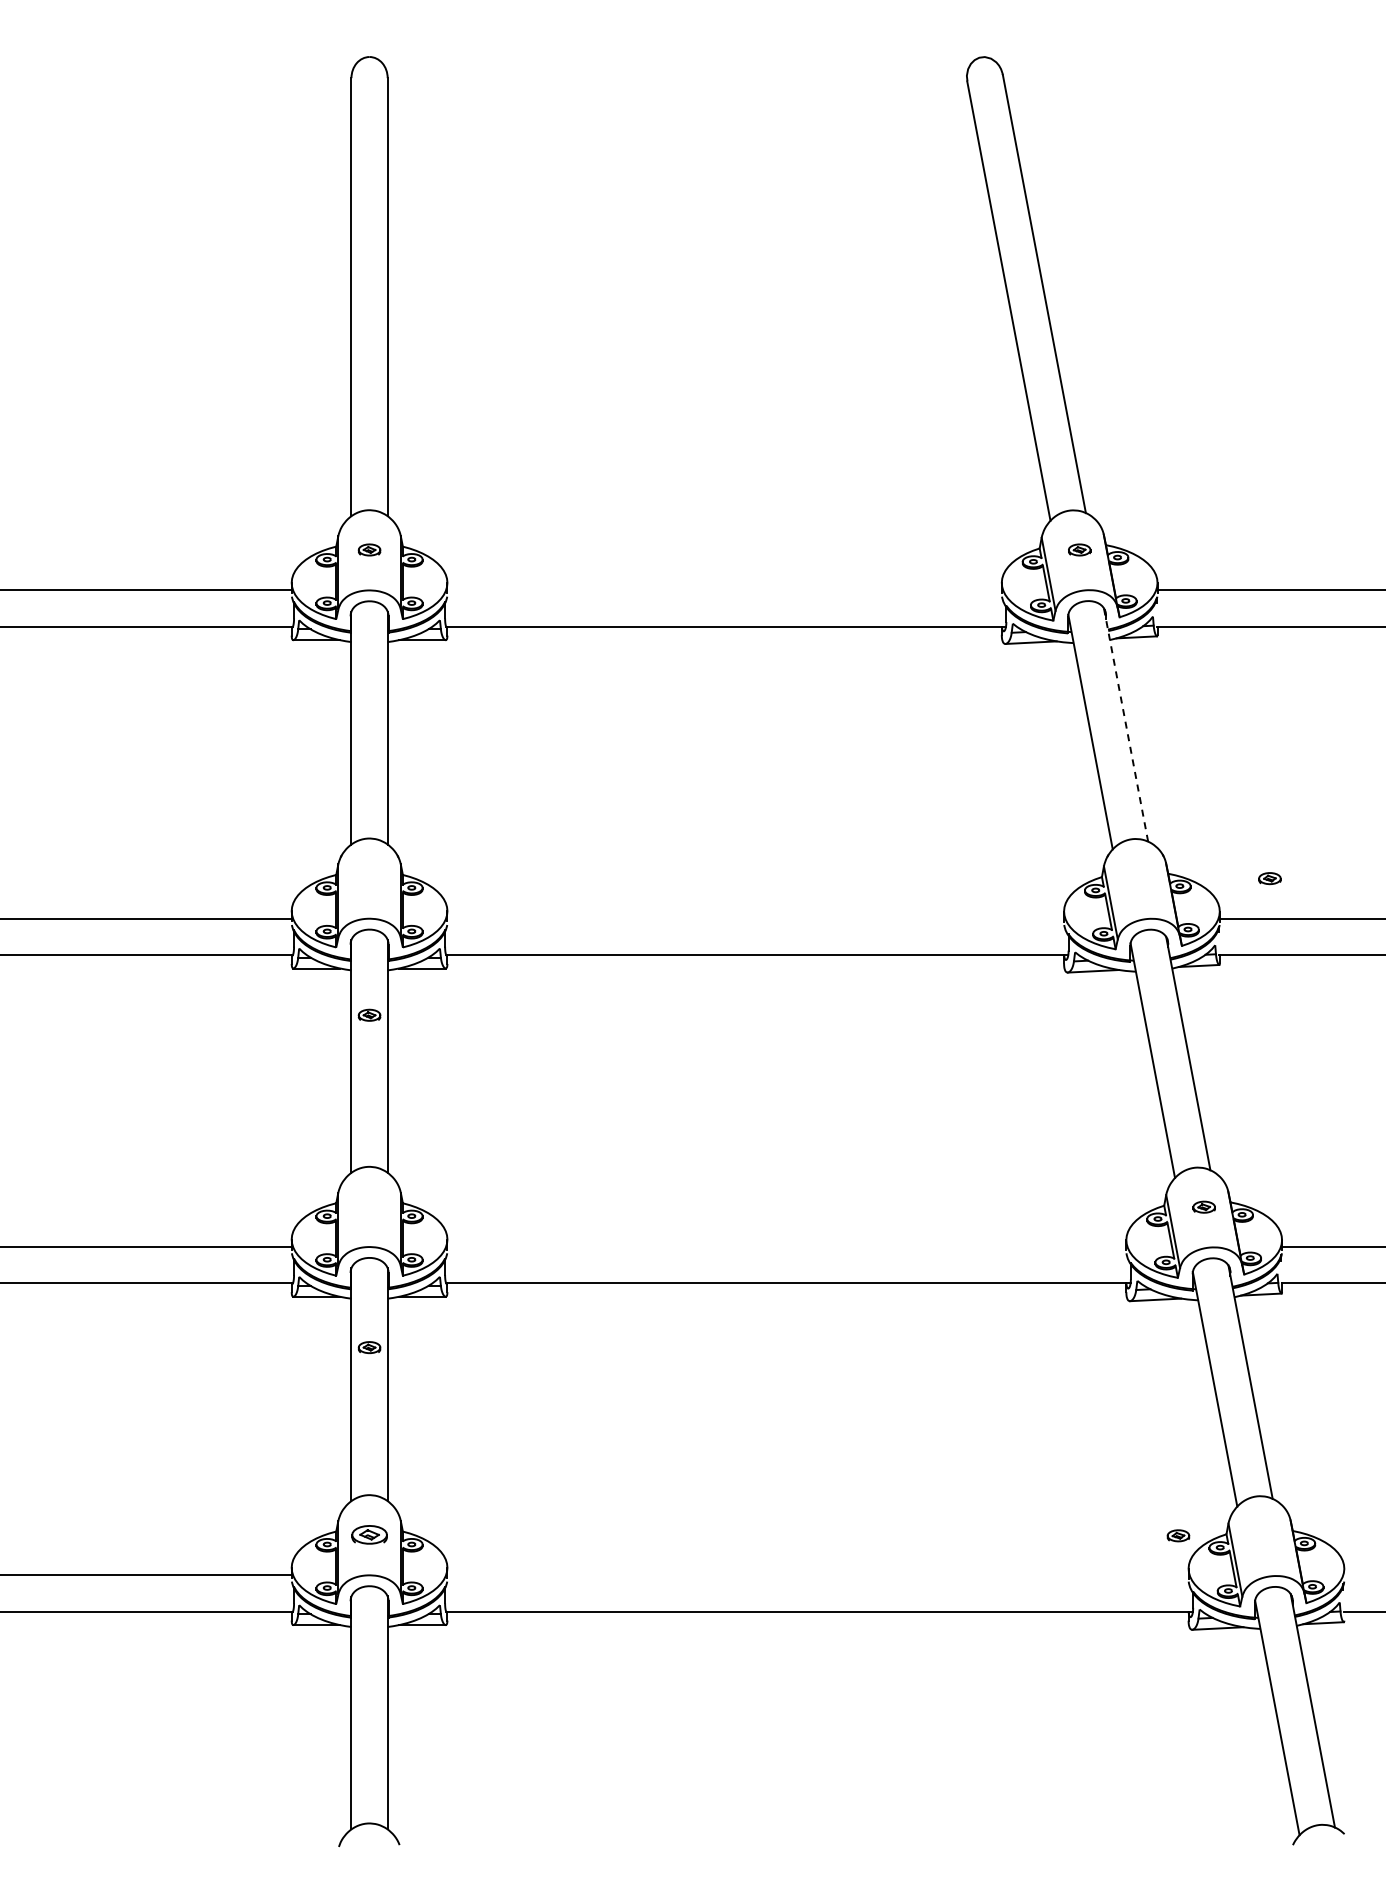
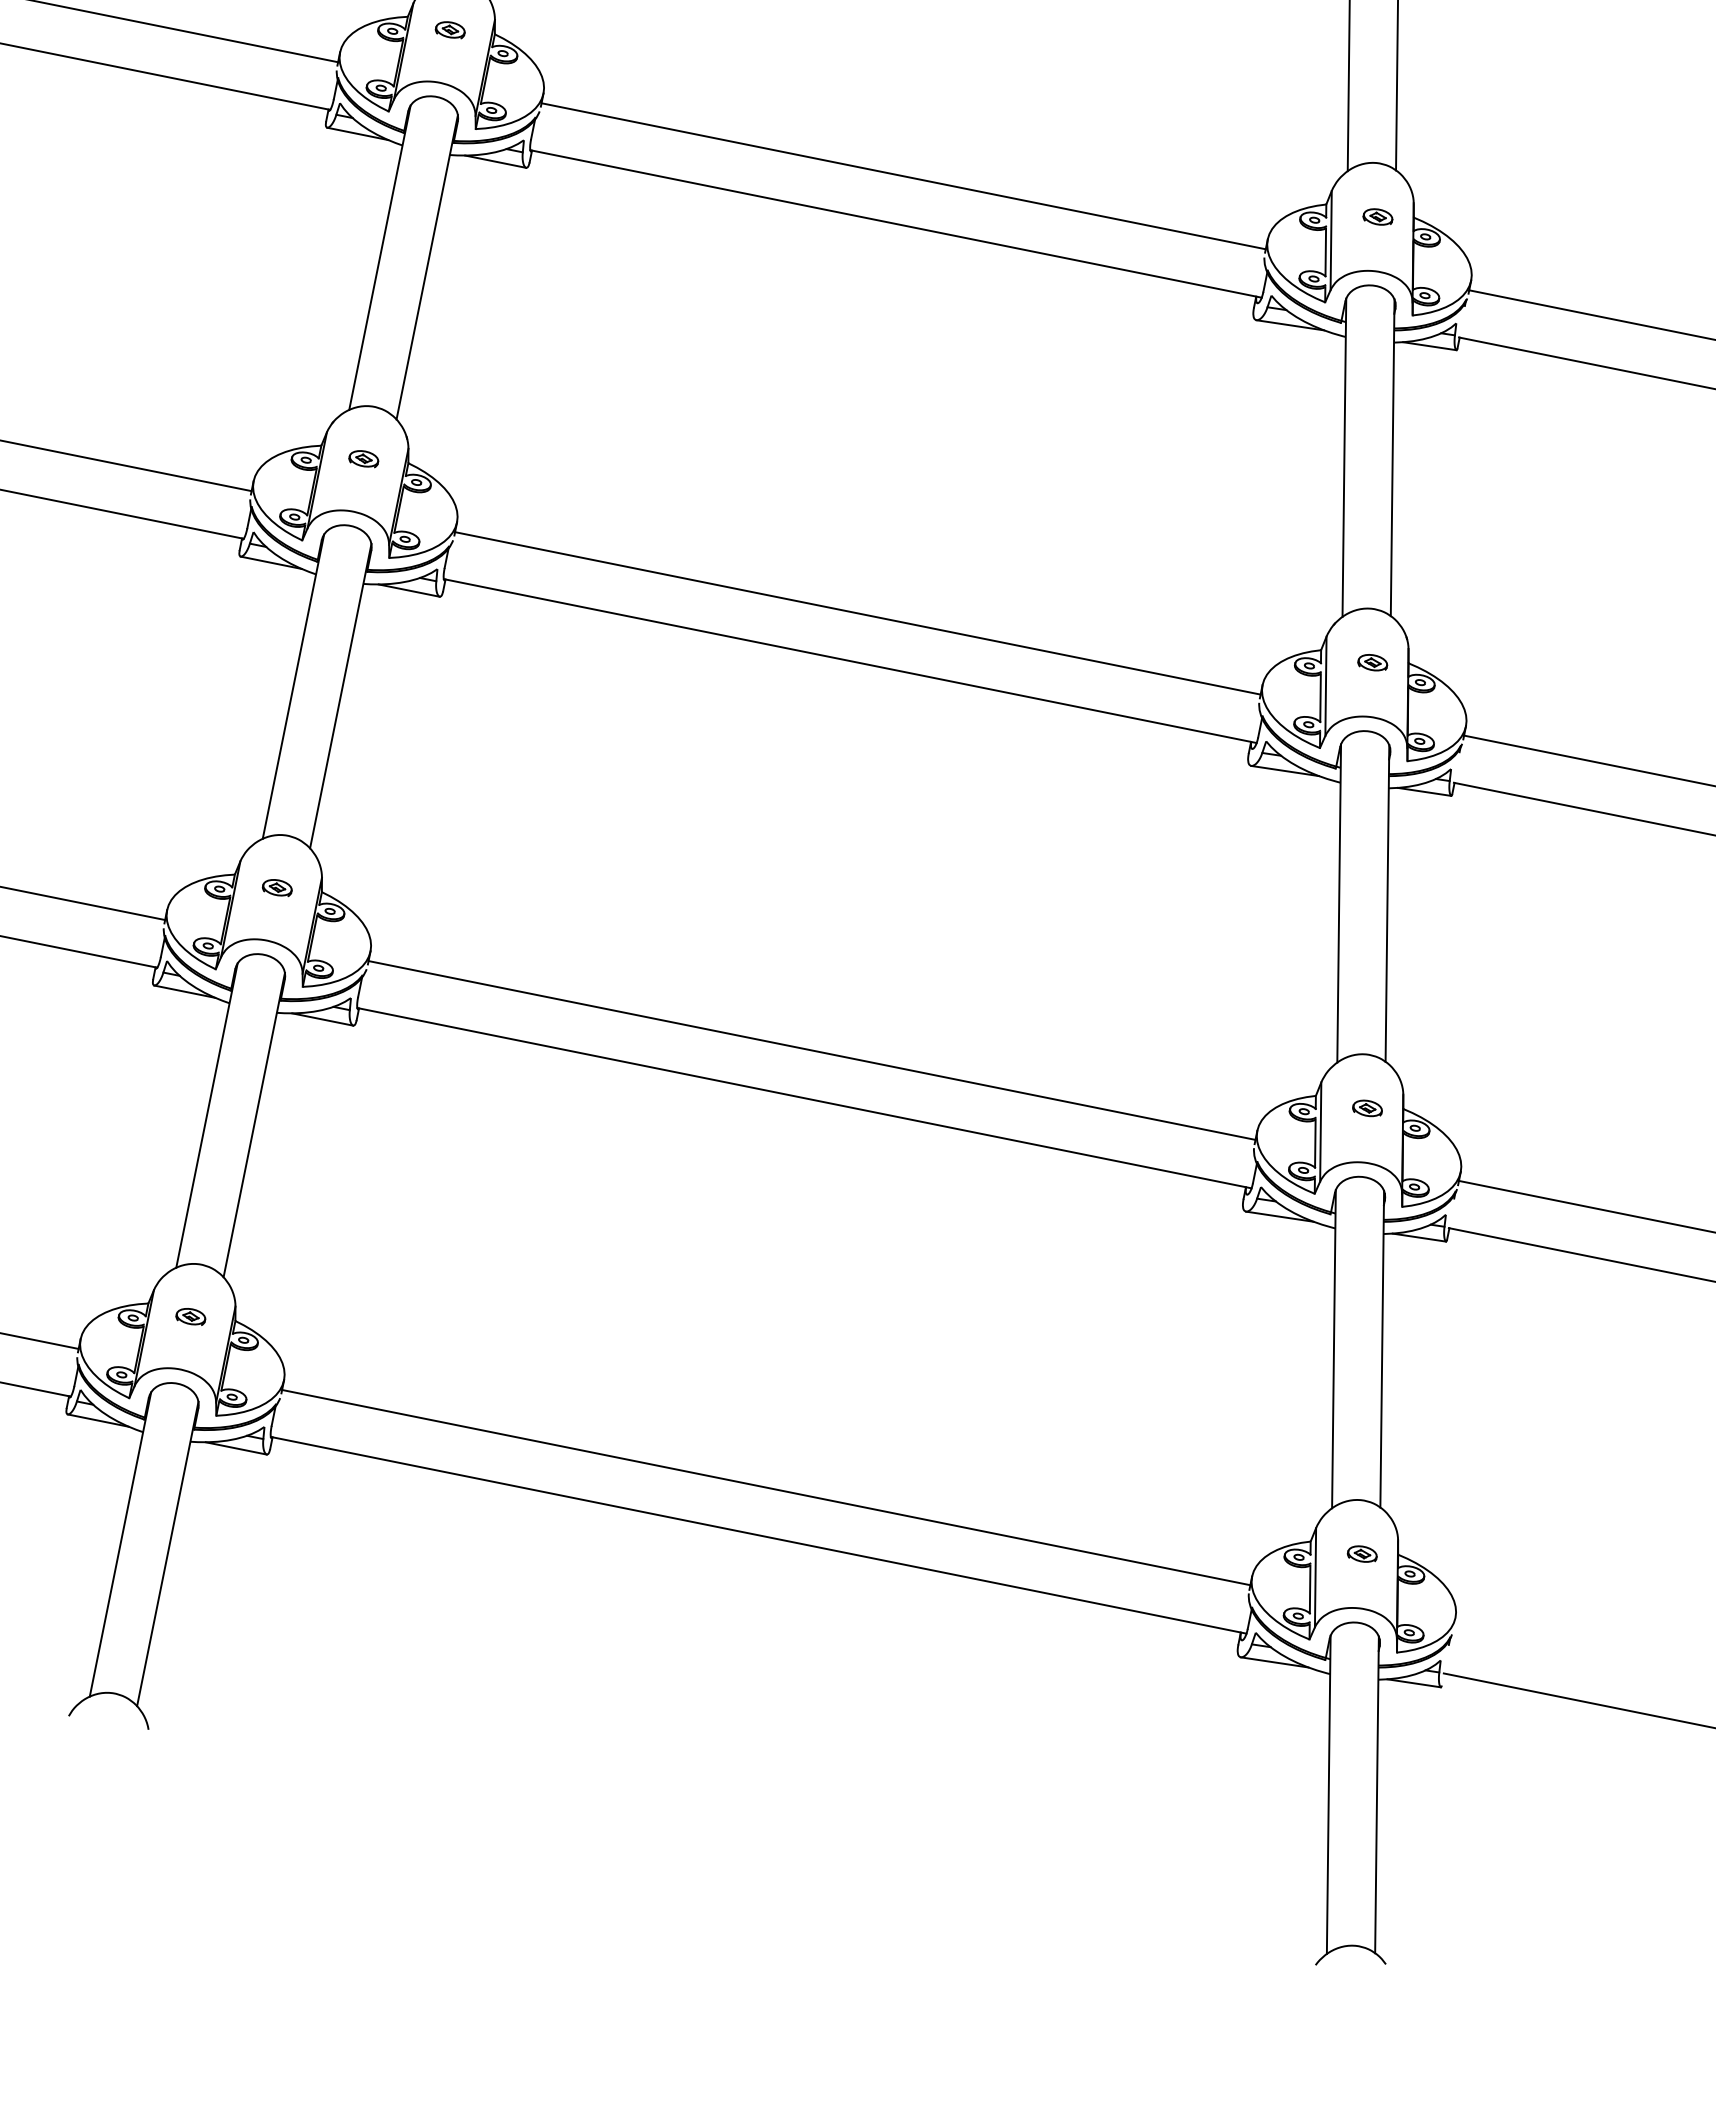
line: (724, 590) -> (903, 176), added
line: (1126, 724) -> (1393, 457), dashed -> solid
part: (1269, 878) -> (1372, 662), moved
line: (755, 918) -> (857, 613), added
part: (369, 1014) -> (364, 457), moved
line: (786, 1247) -> (811, 1051), added
part: (369, 1347) -> (277, 887), moved
part: (369, 1534) -> (191, 1316), size x0.62
part: (1178, 1535) -> (1362, 1553), moved
line: (817, 1575) -> (765, 1487), added

